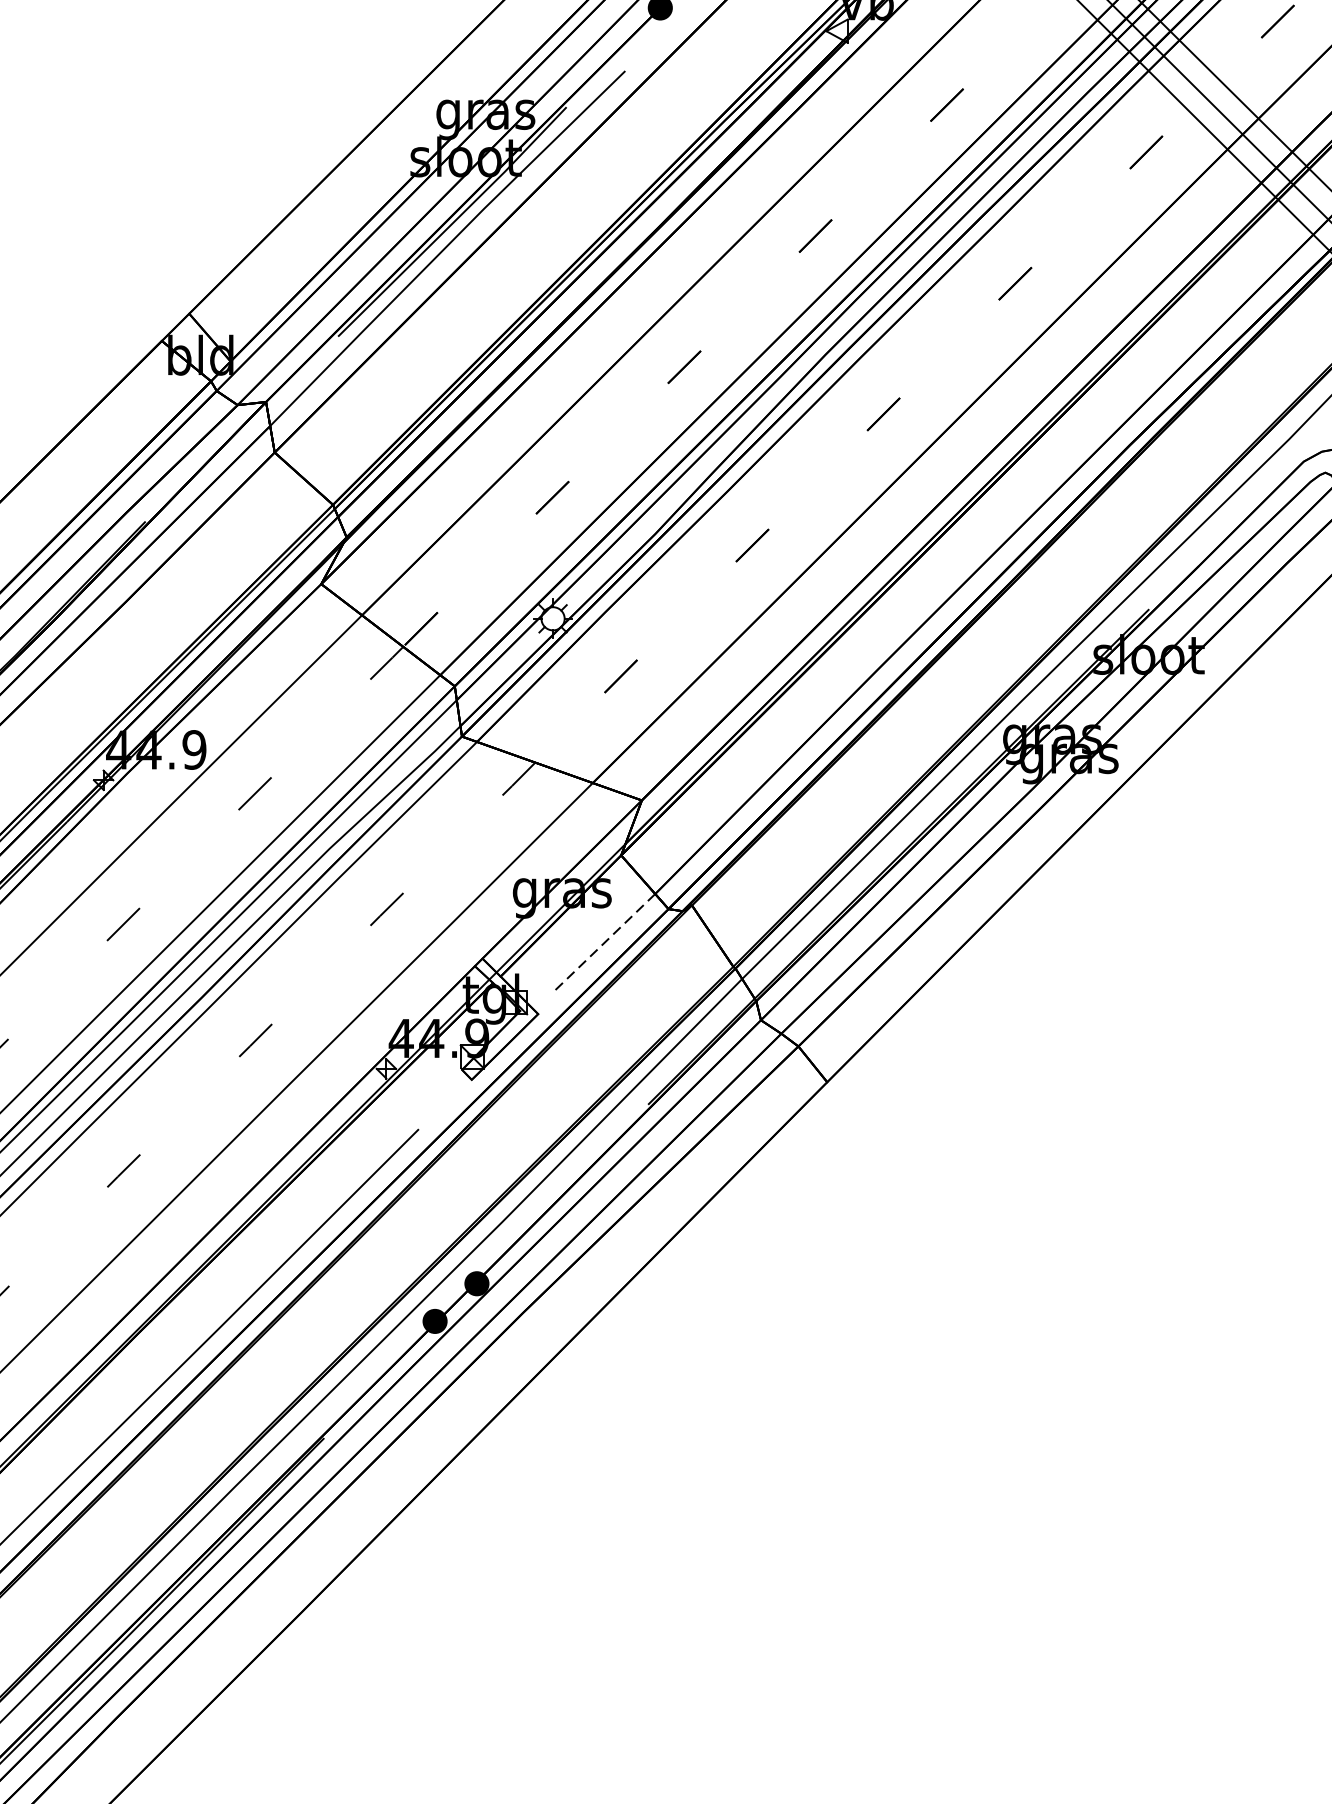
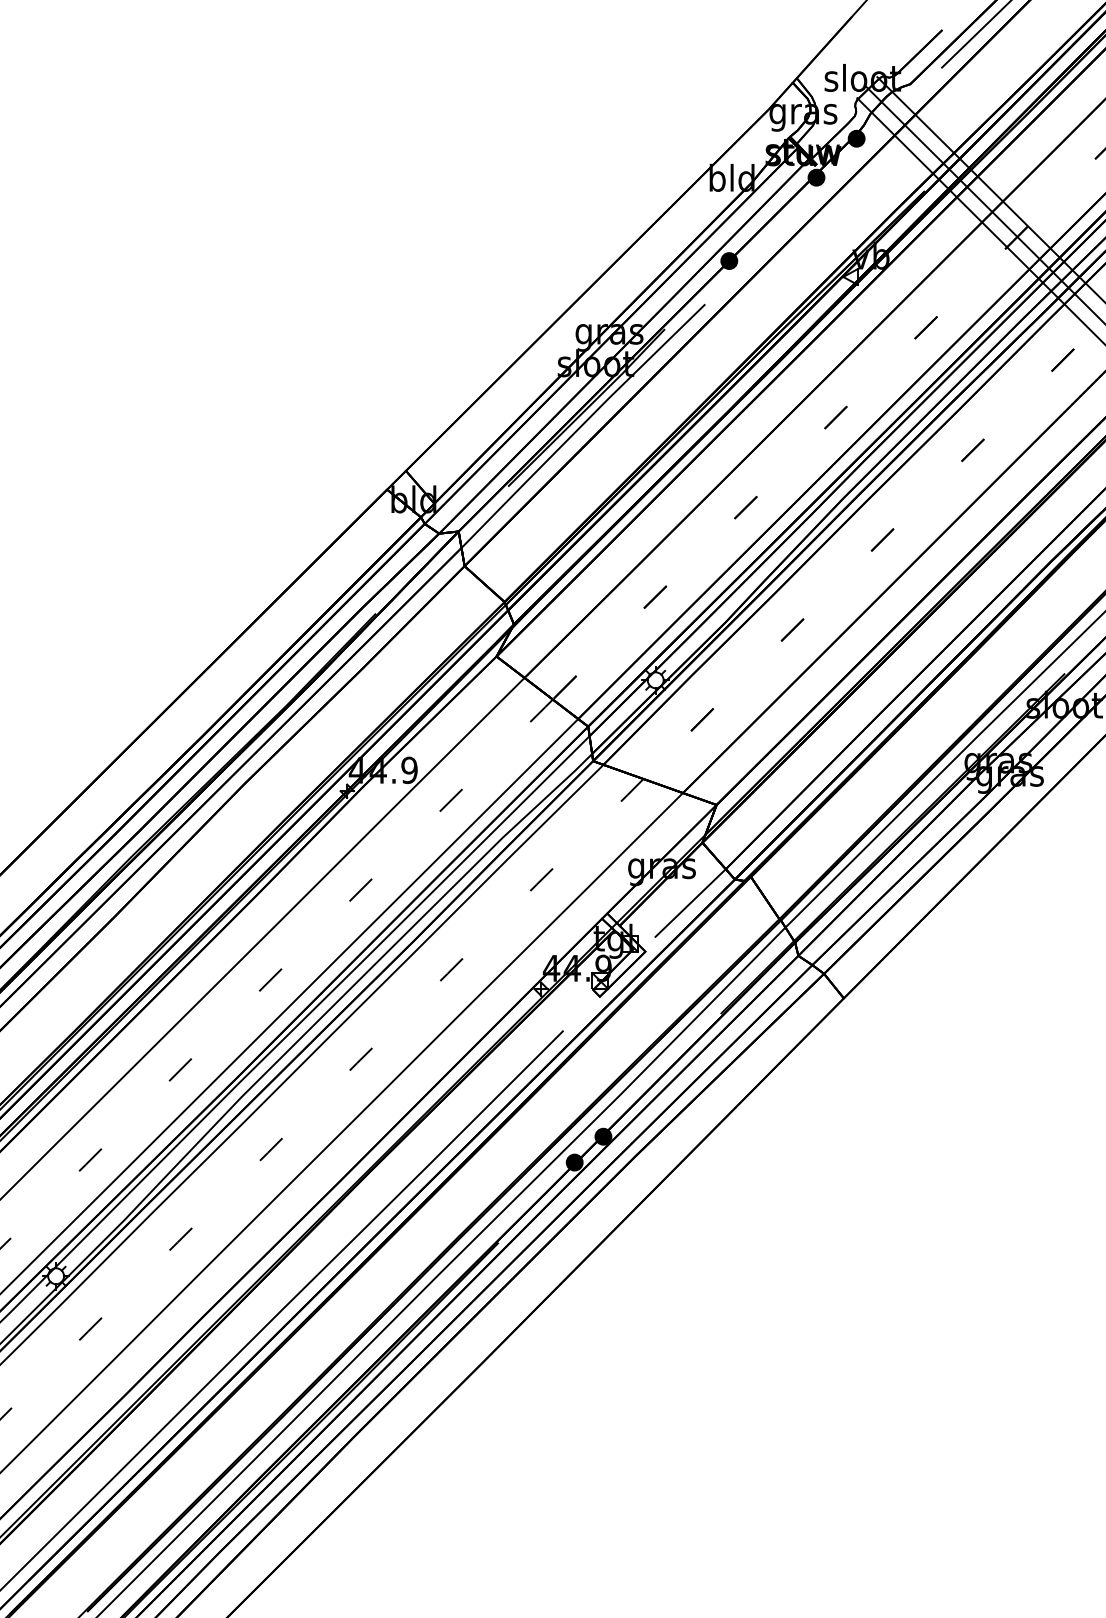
line: (603, 943) -> (690, 903), dashed -> solid

